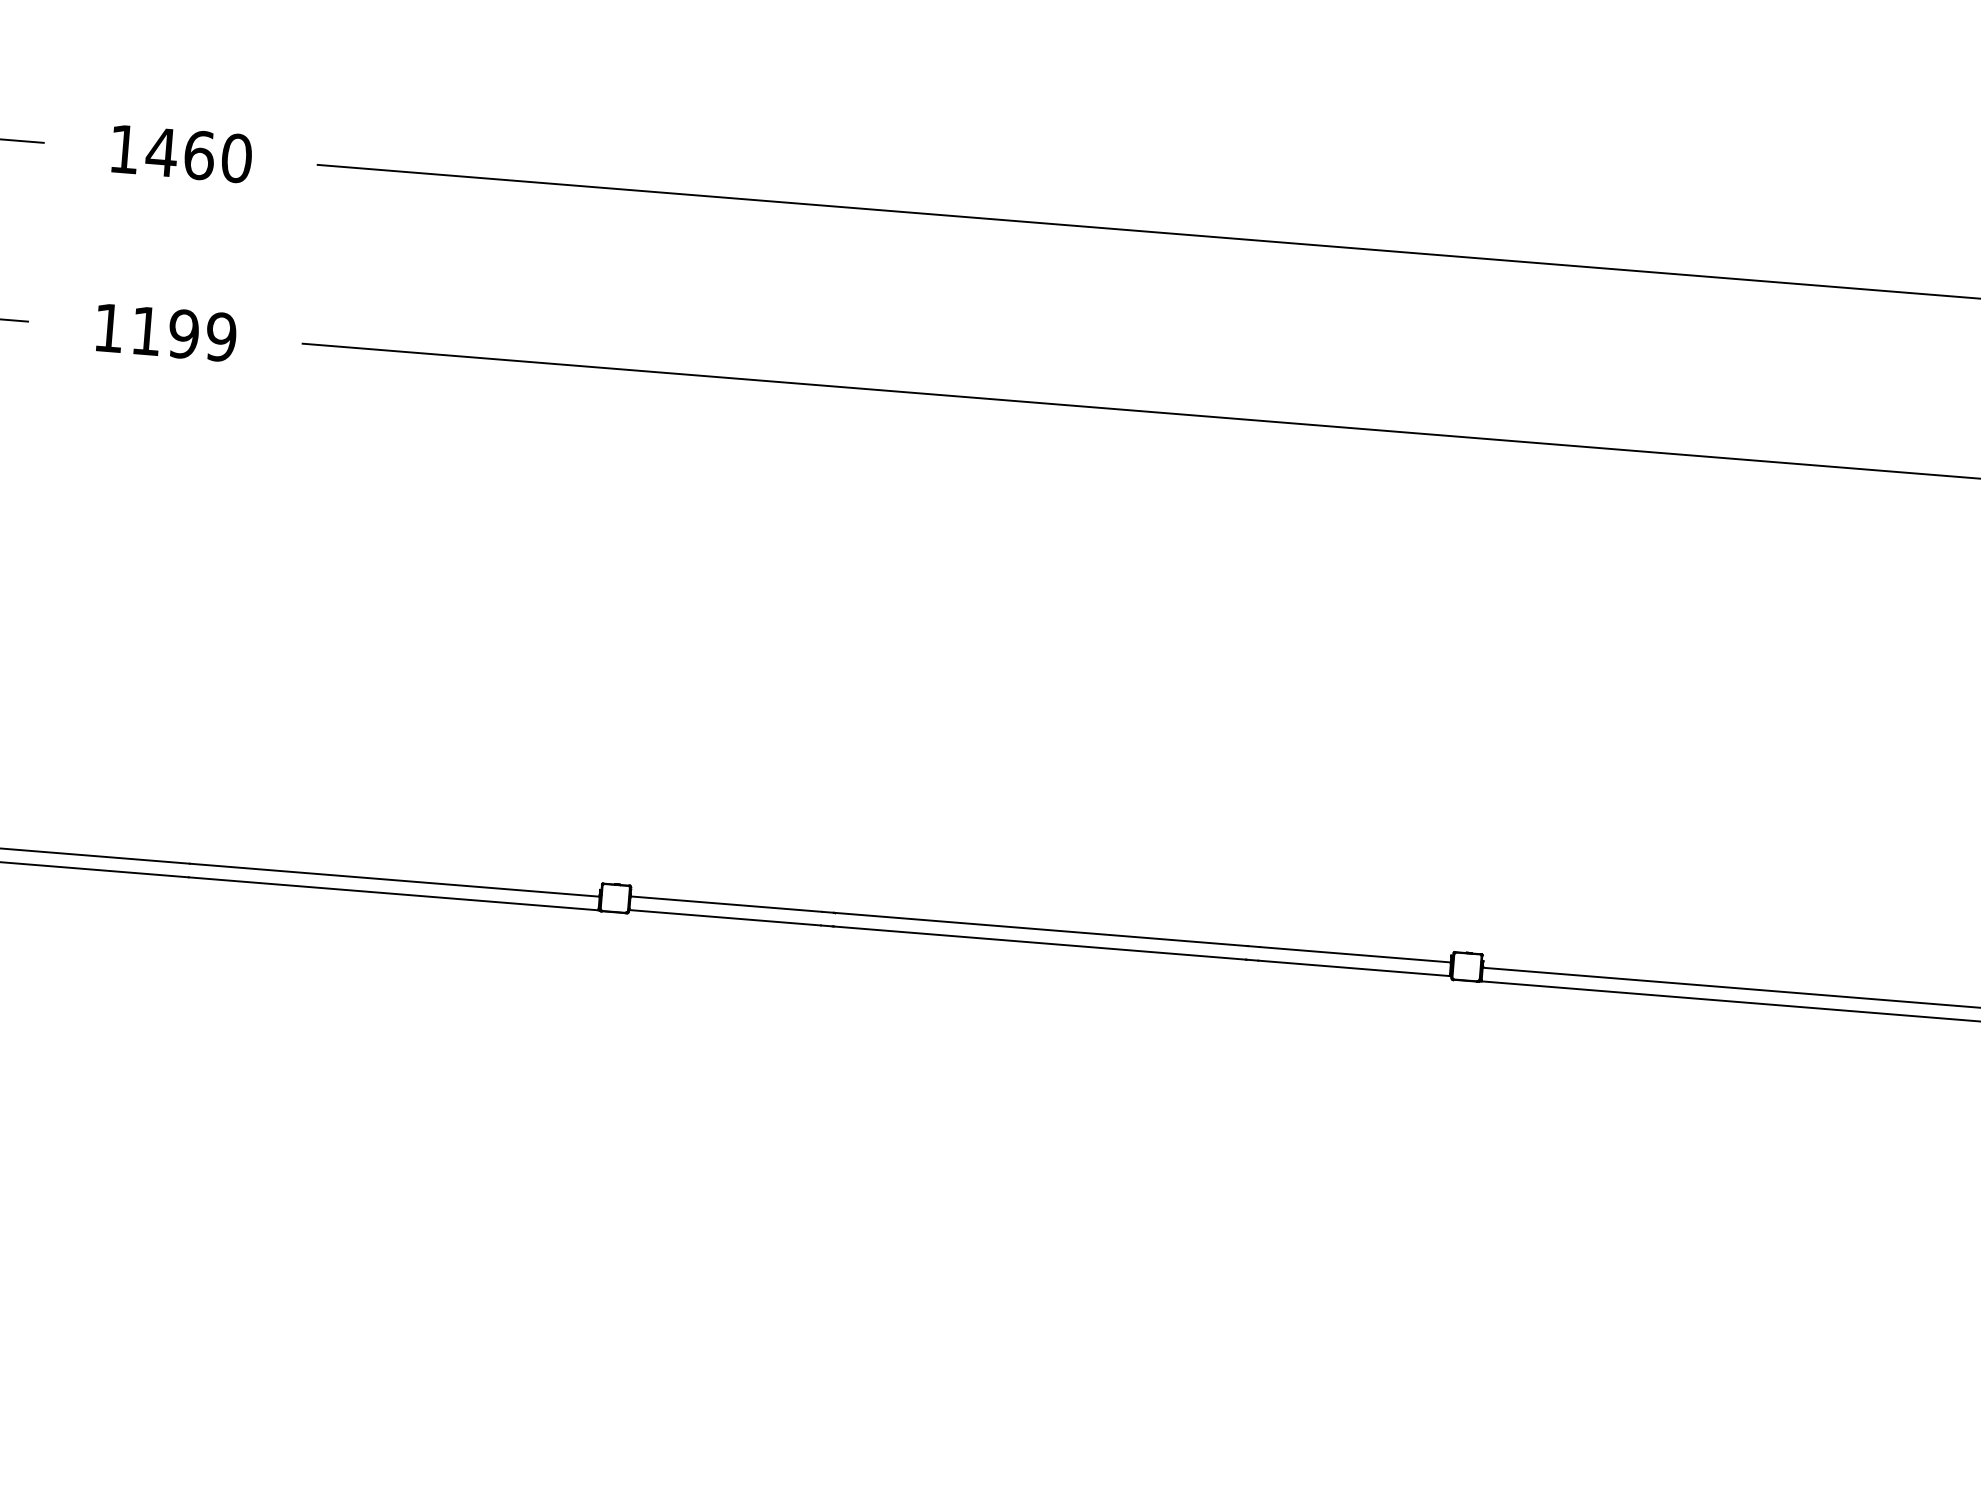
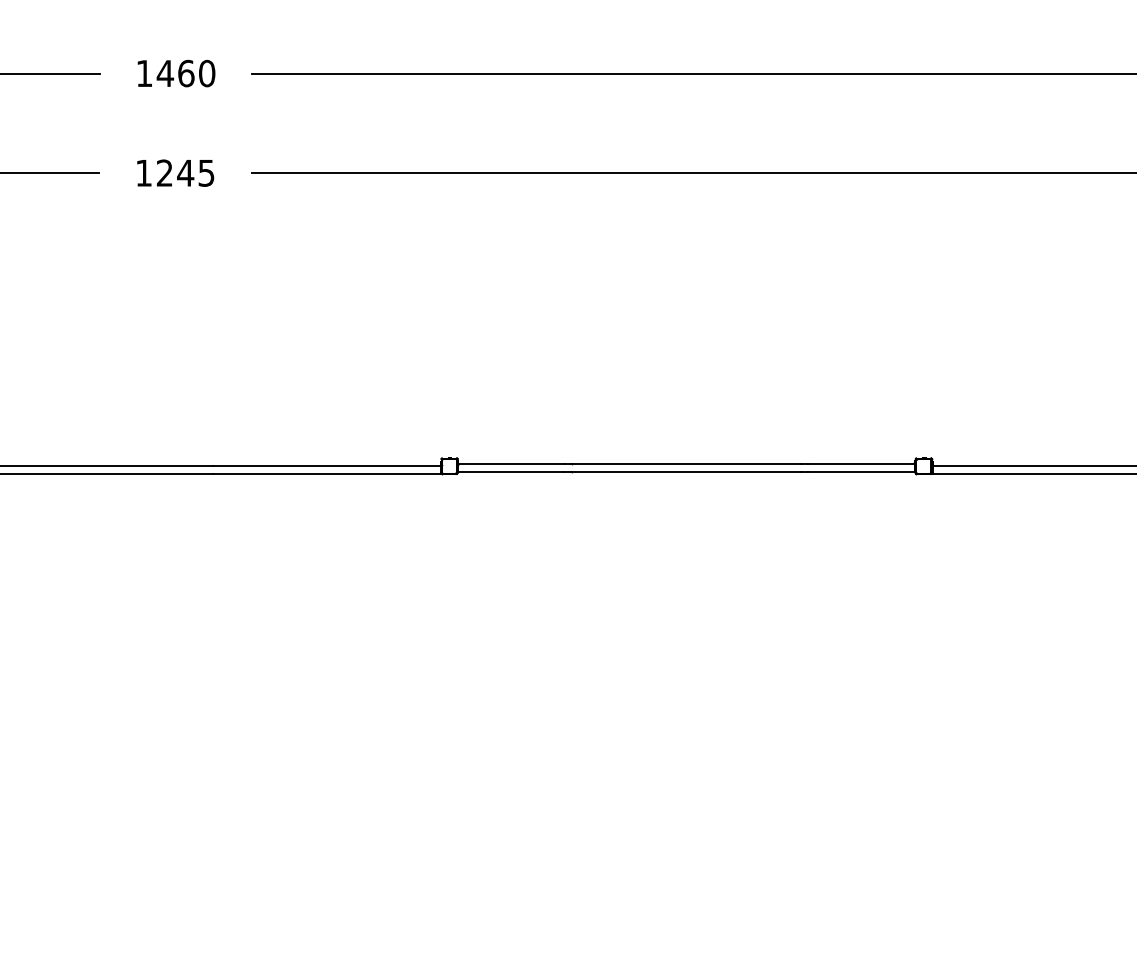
text: (183, 332) -> (185, 172), 1199 -> 1245

